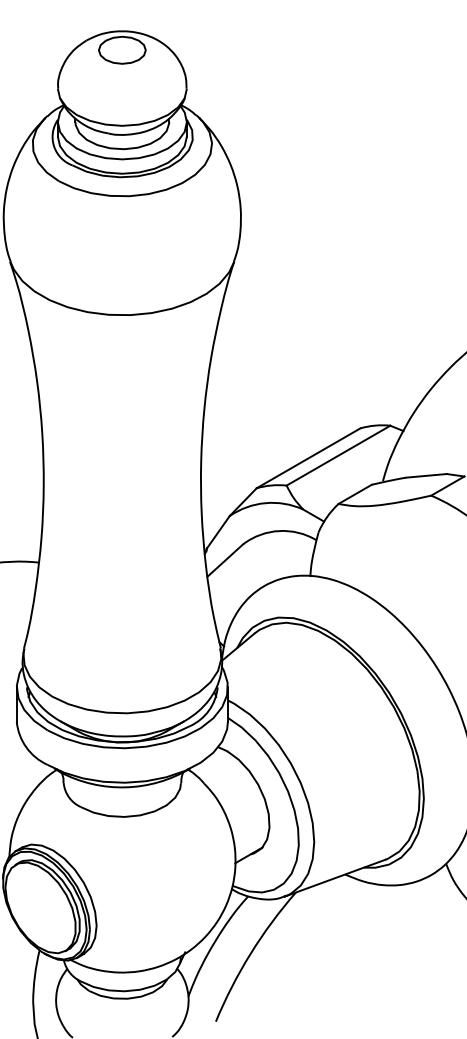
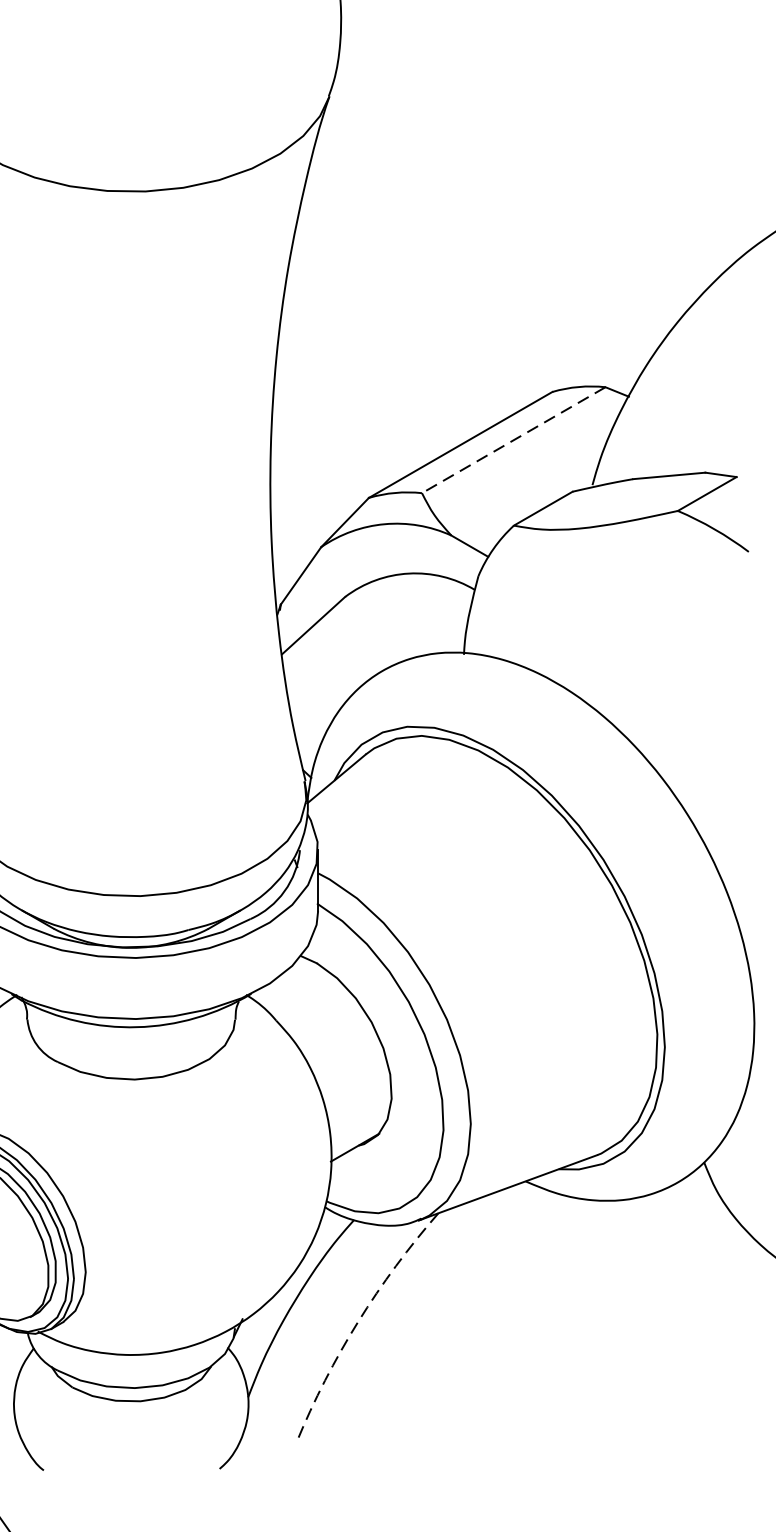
line: (338, 455) -> (513, 439), solid -> dashed
arc: (250, 953) -> (358, 1321), solid -> dashed

